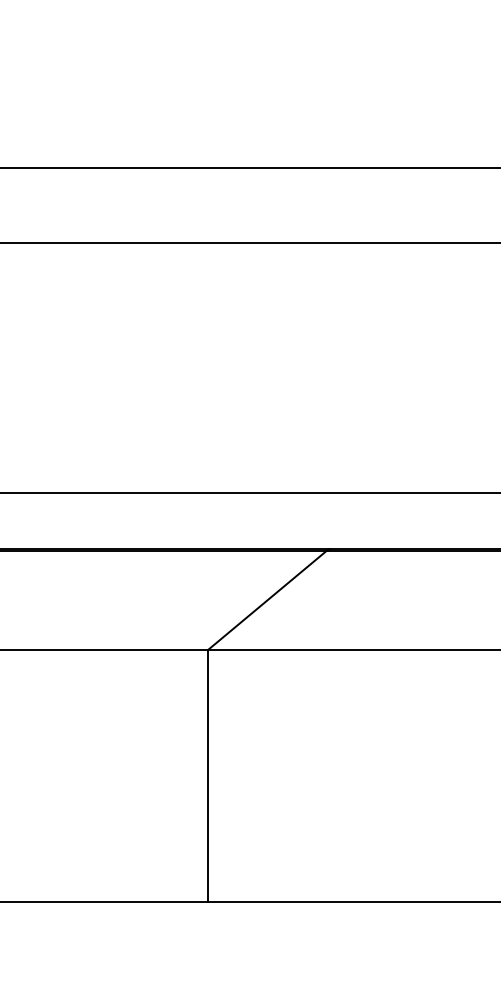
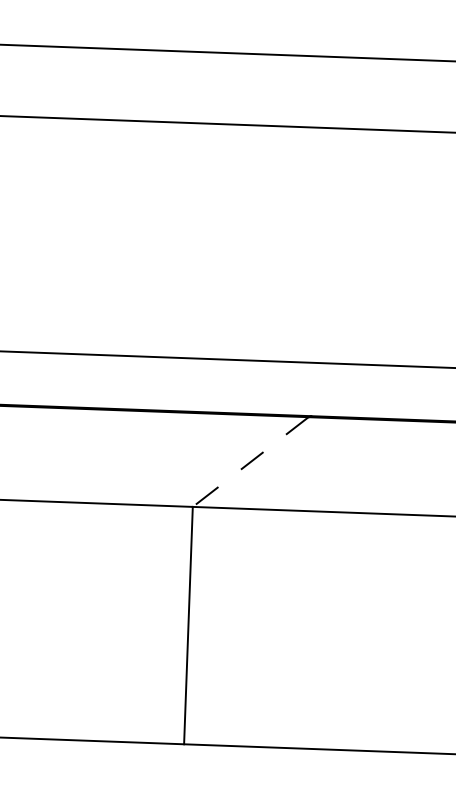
line: (267, 600) -> (250, 462), solid -> dashed

